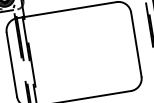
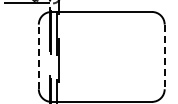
line: (136, 45) -> (164, 57), solid -> dashed
line: (11, 64) -> (38, 56), solid -> dashed

